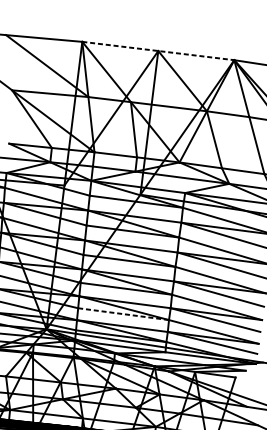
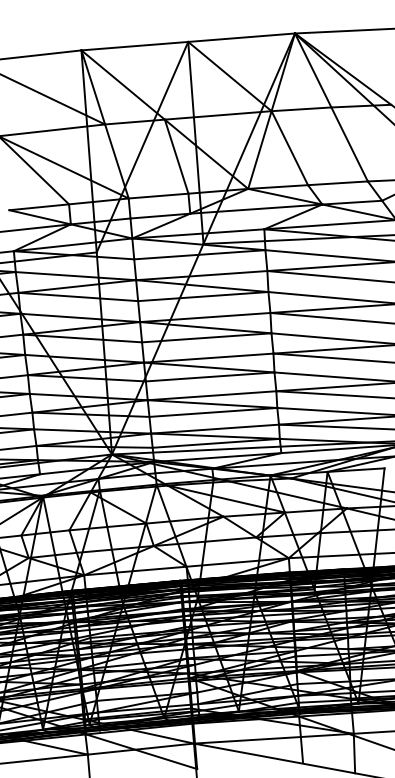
line: (158, 50) -> (188, 41), dashed -> solid
line: (123, 314) -> (213, 412), dashed -> solid

